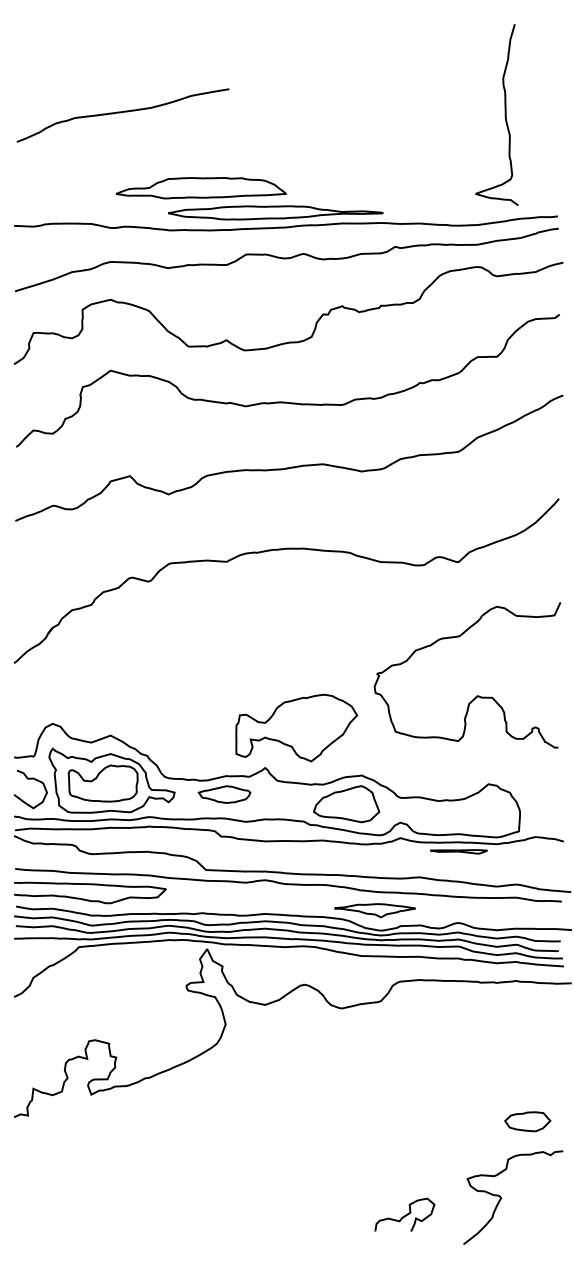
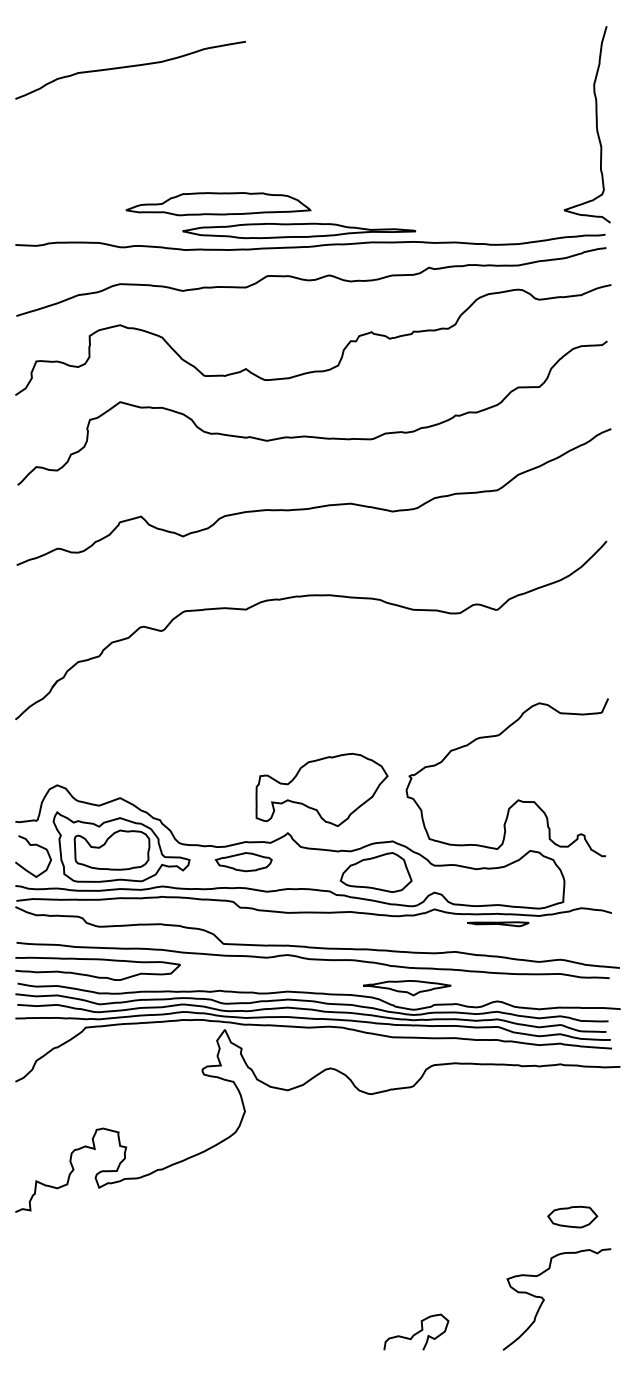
curve: (504, 111) -> (595, 120), moved
curve: (122, 112) -> (130, 67), moved
curve: (476, 695) -> (517, 799), moved
curve: (405, 1214) -> (417, 1331), moved

